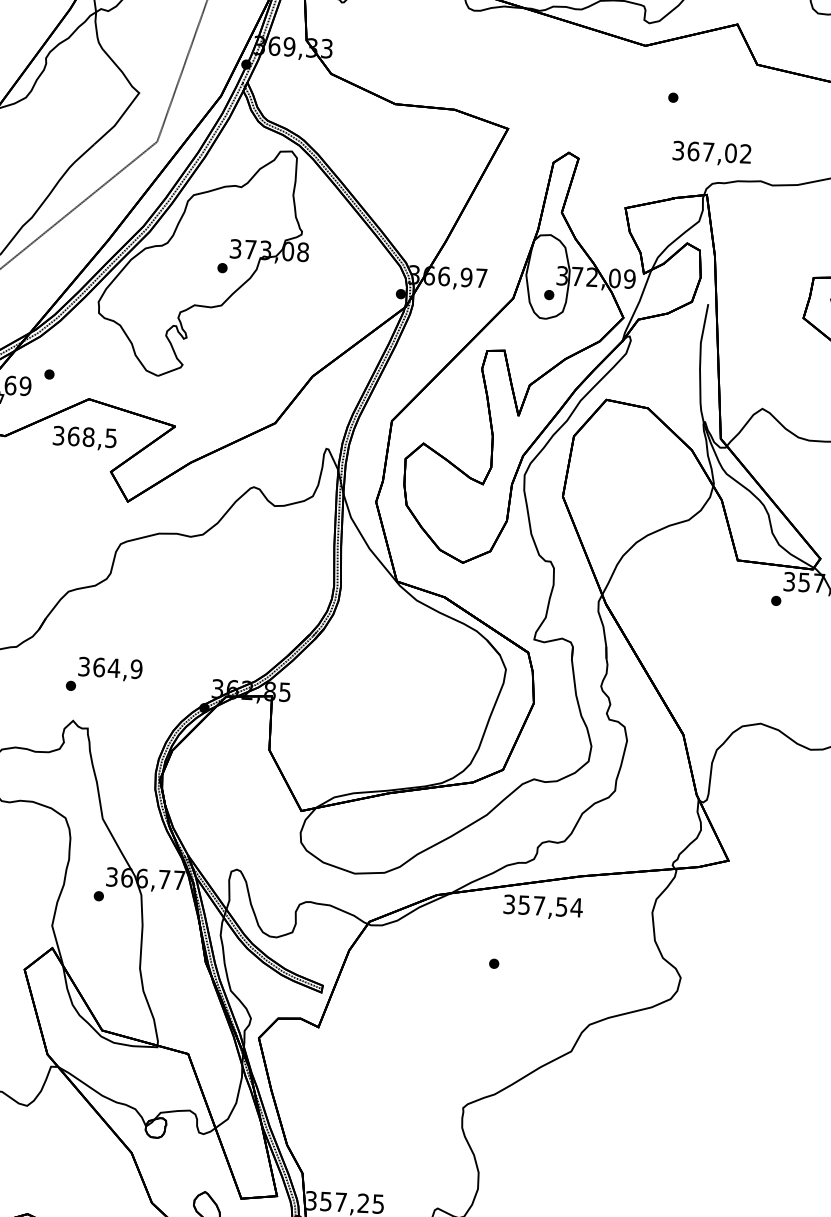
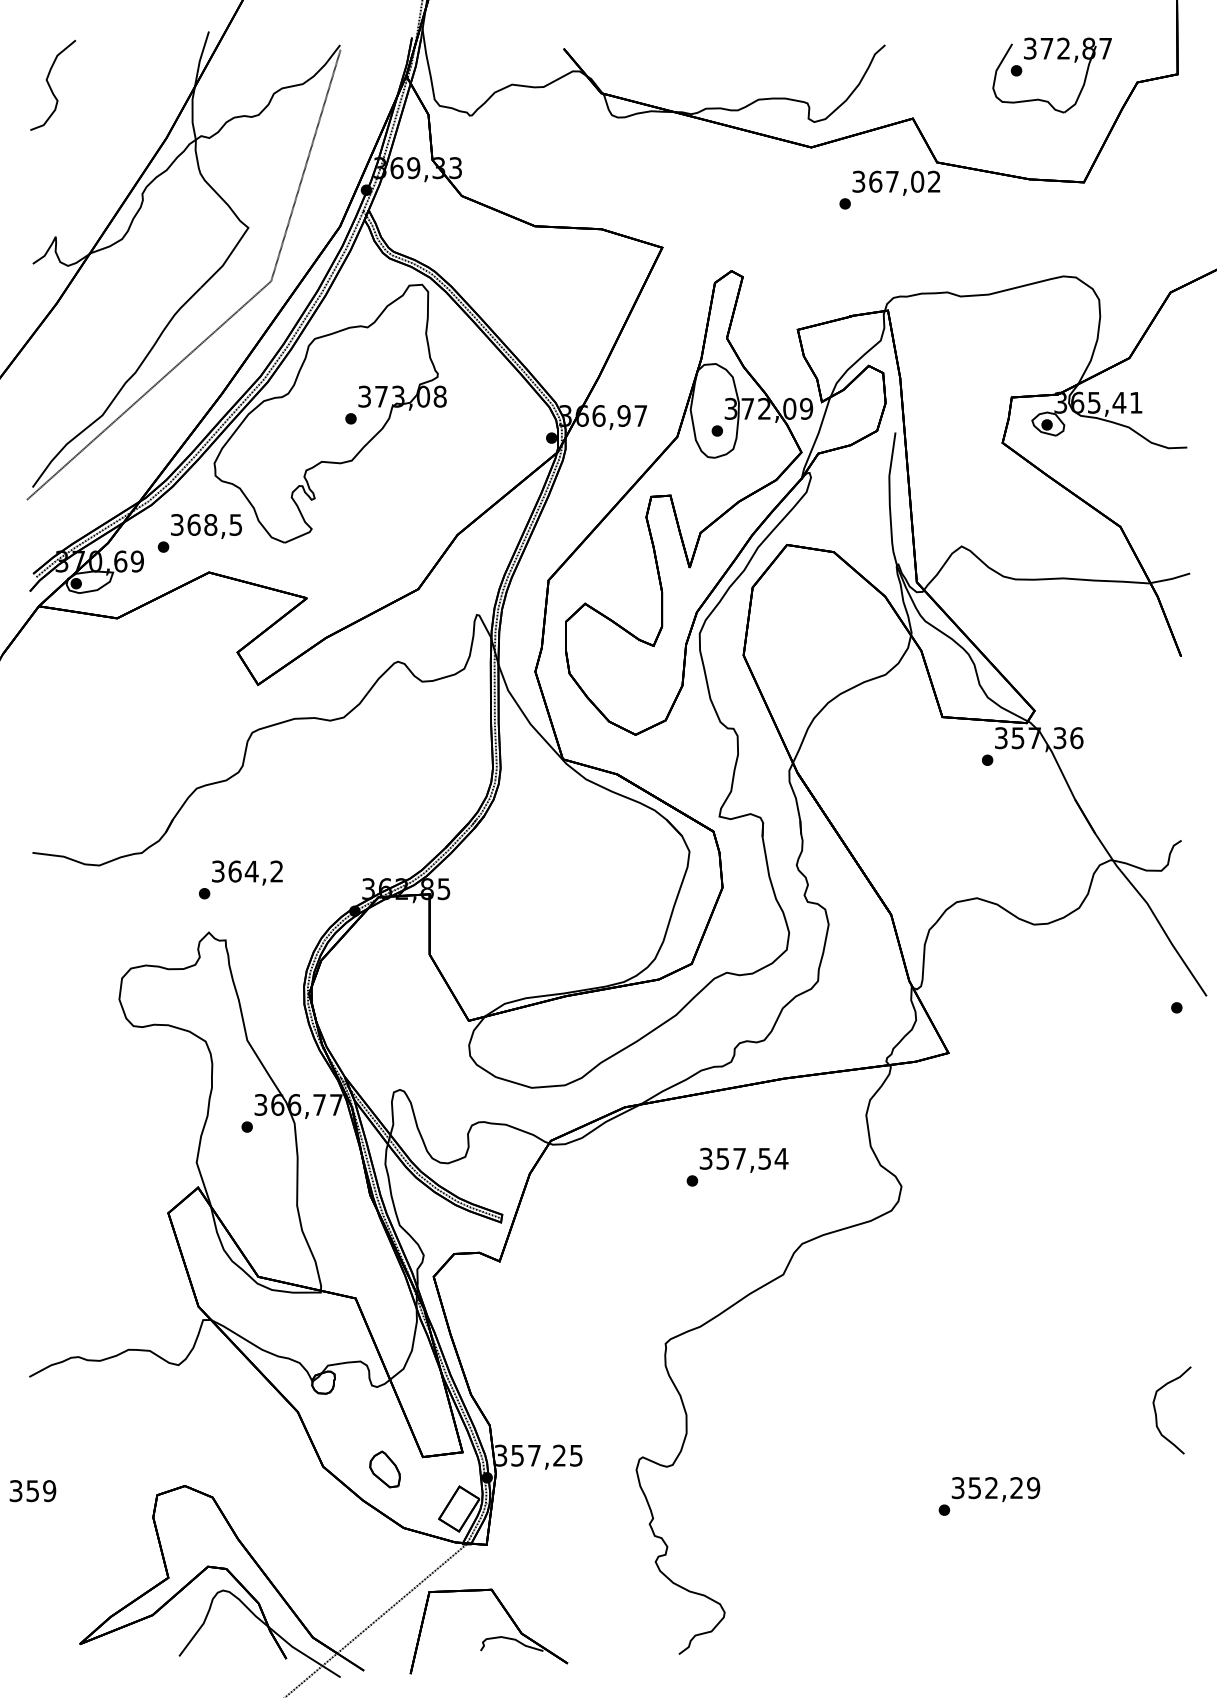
text: (712, 152) -> (896, 182), moved
text: (84, 438) -> (206, 526), moved
text: (136, 669) -> (276, 871), 364,9 -> 364,2
text: (542, 906) -> (743, 1159), moved

